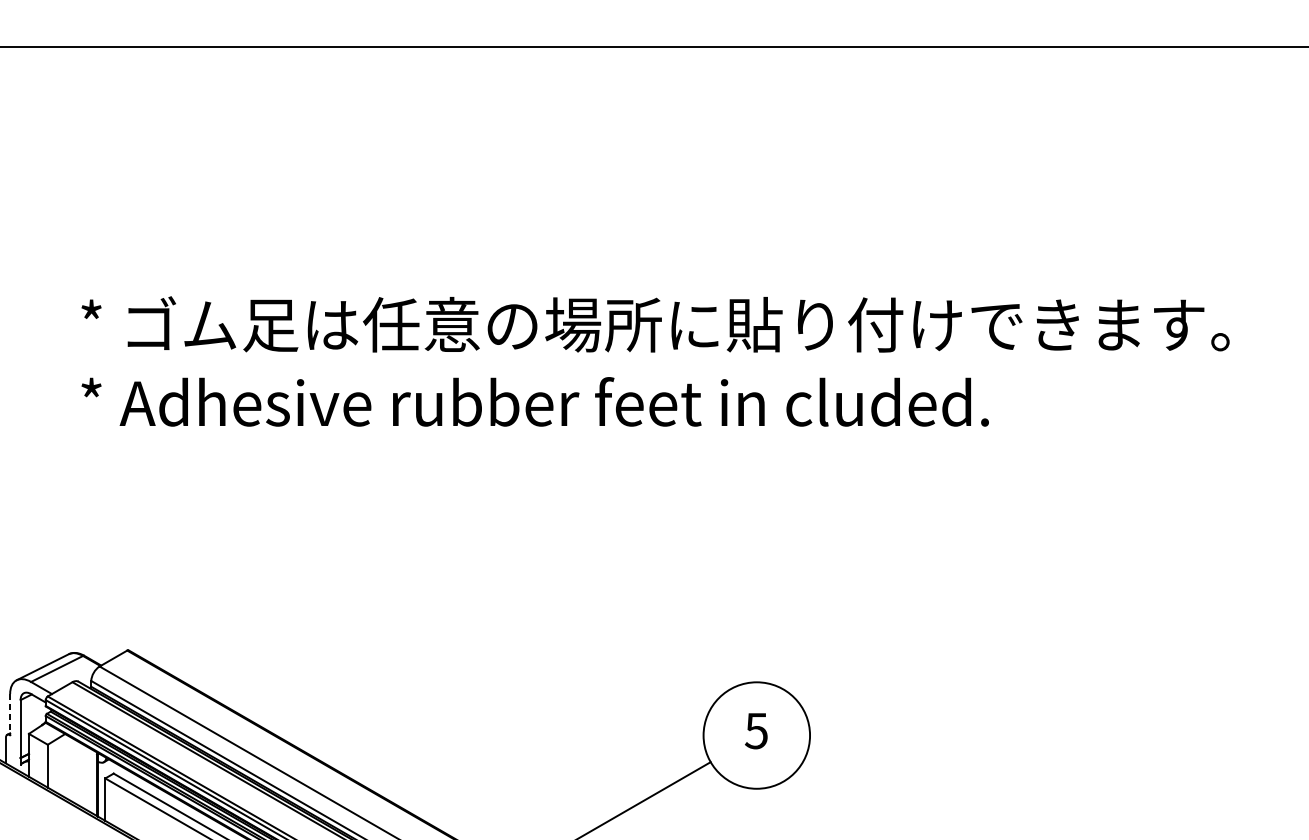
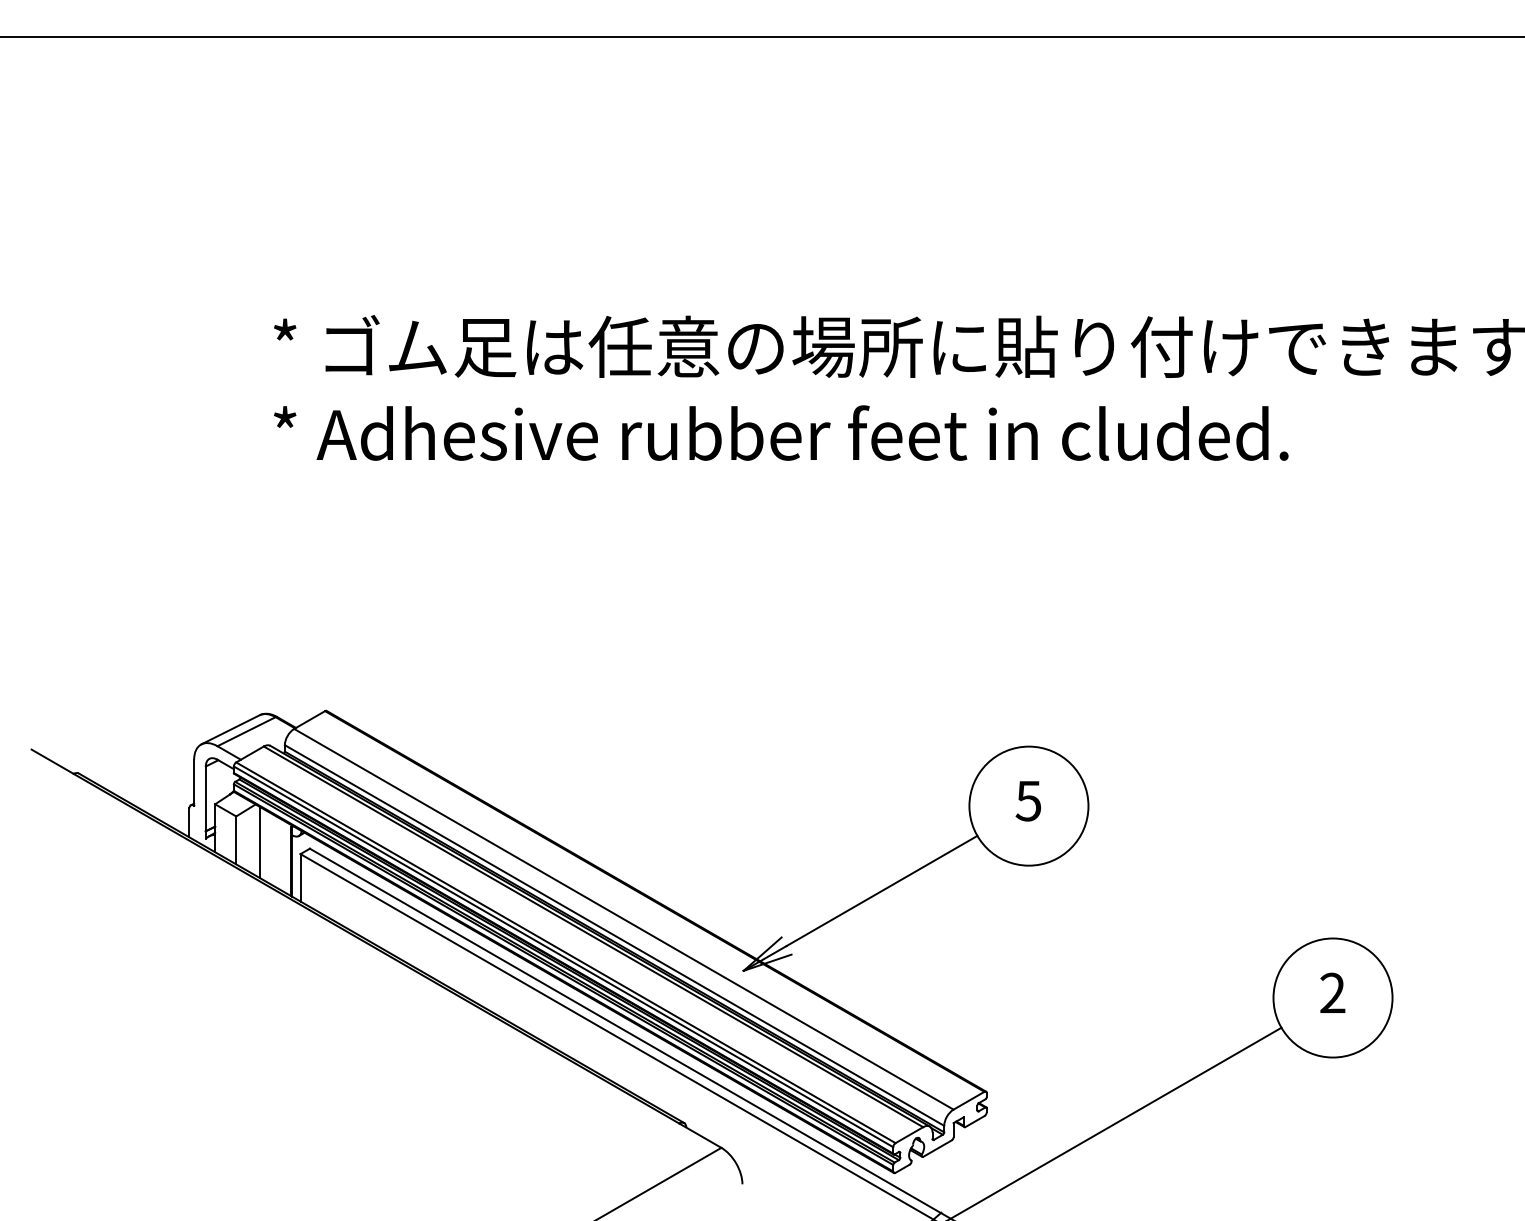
line: (10, 714) -> (194, 782), dashed -> solid
line: (68, 767) -> (259, 841), added

